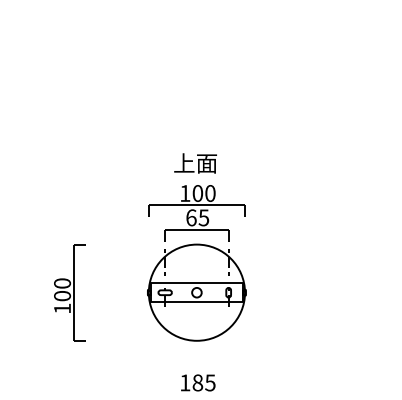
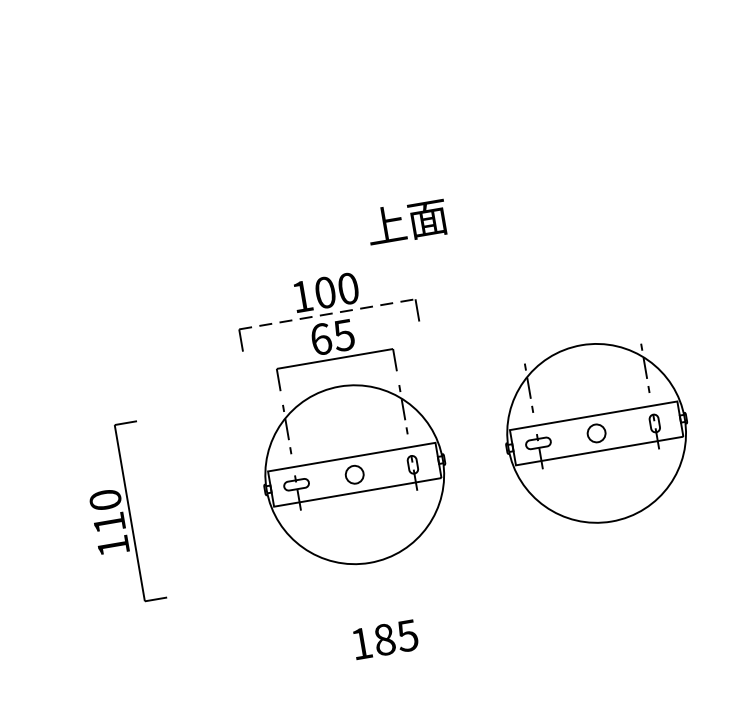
text: (195, 163) -> (406, 222), moved
line: (197, 205) -> (328, 314), solid -> dashed
part: (328, 292) -> (595, 433), added
text: (62, 296) -> (109, 523), 100 -> 110

